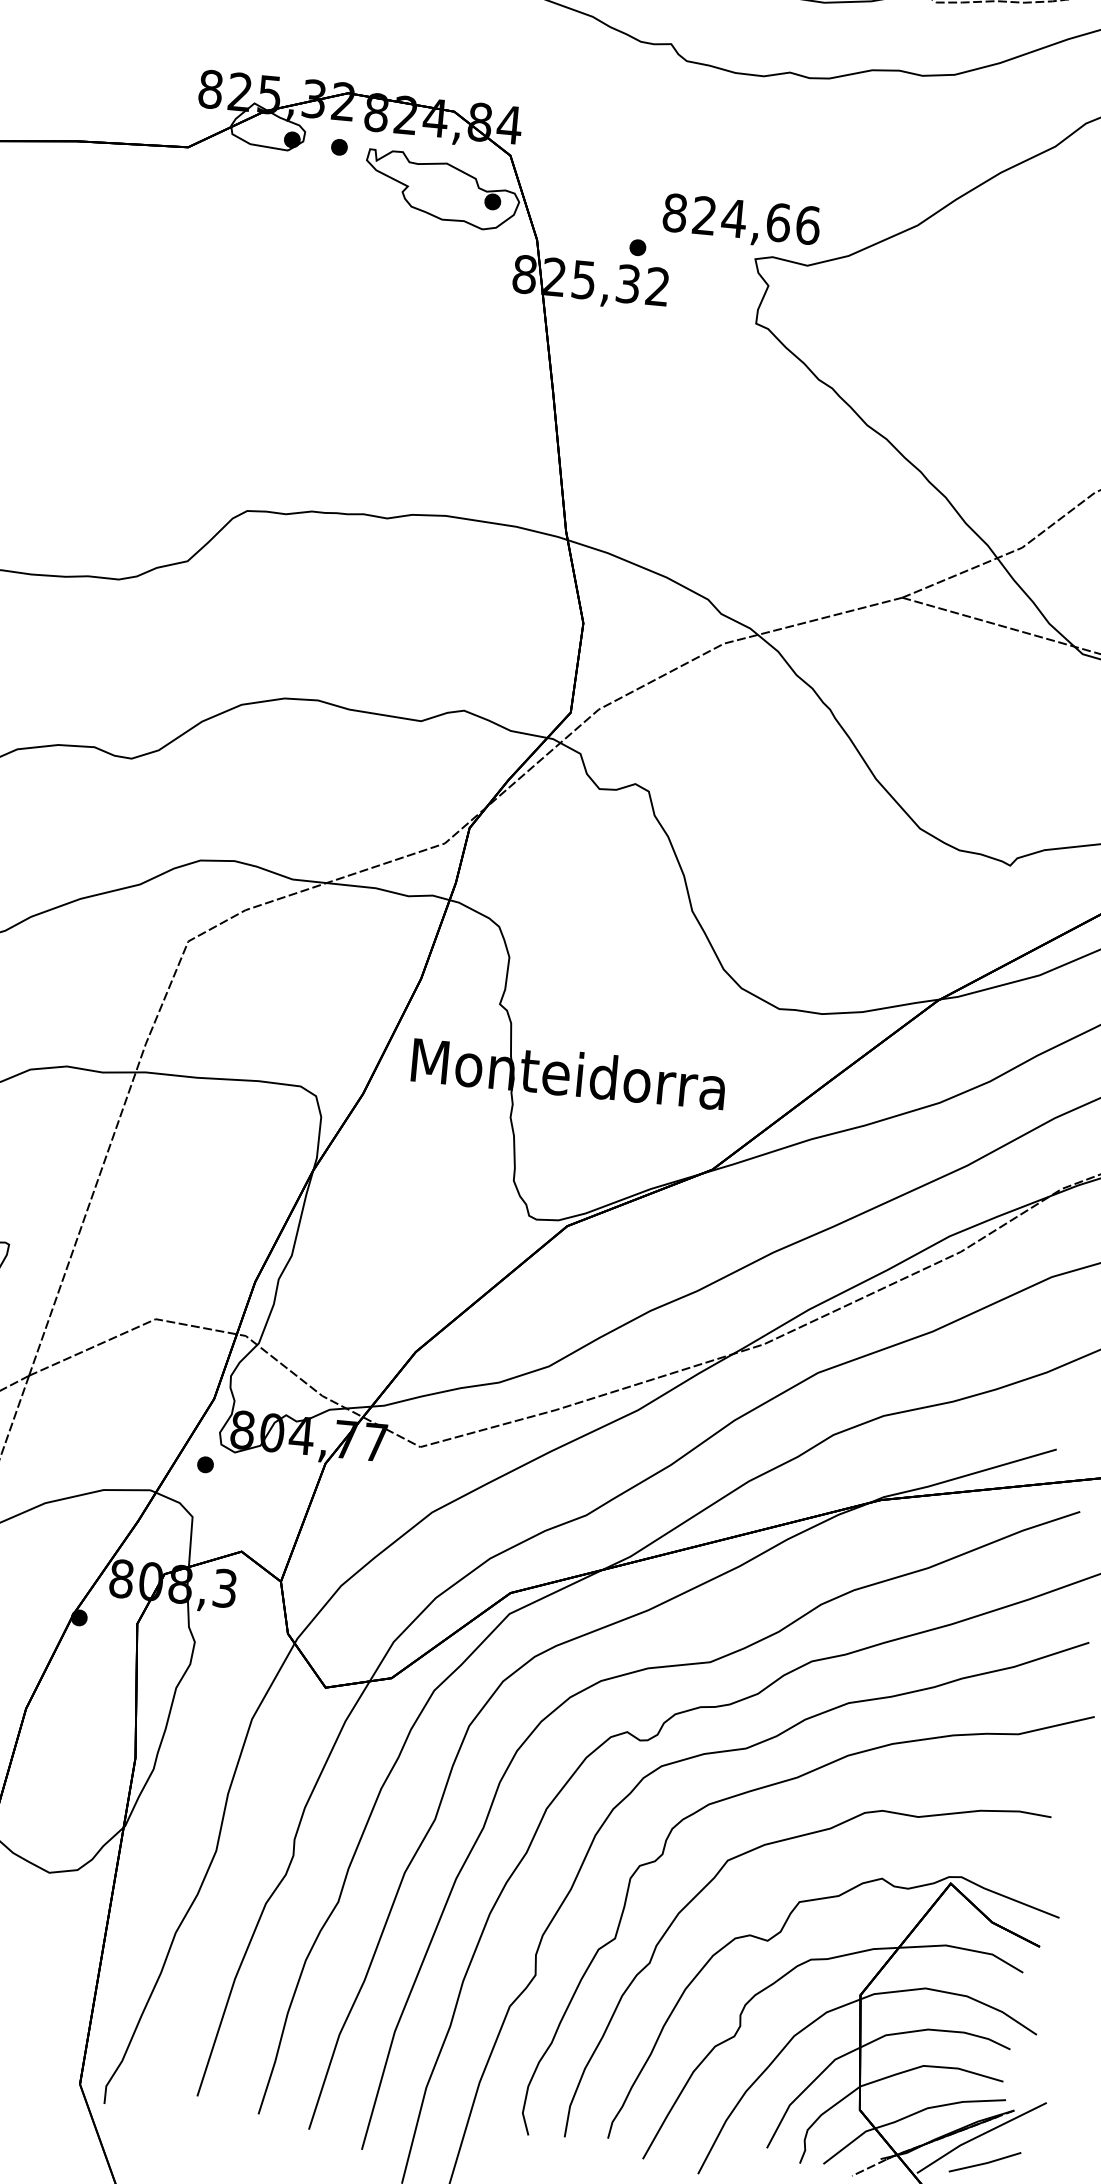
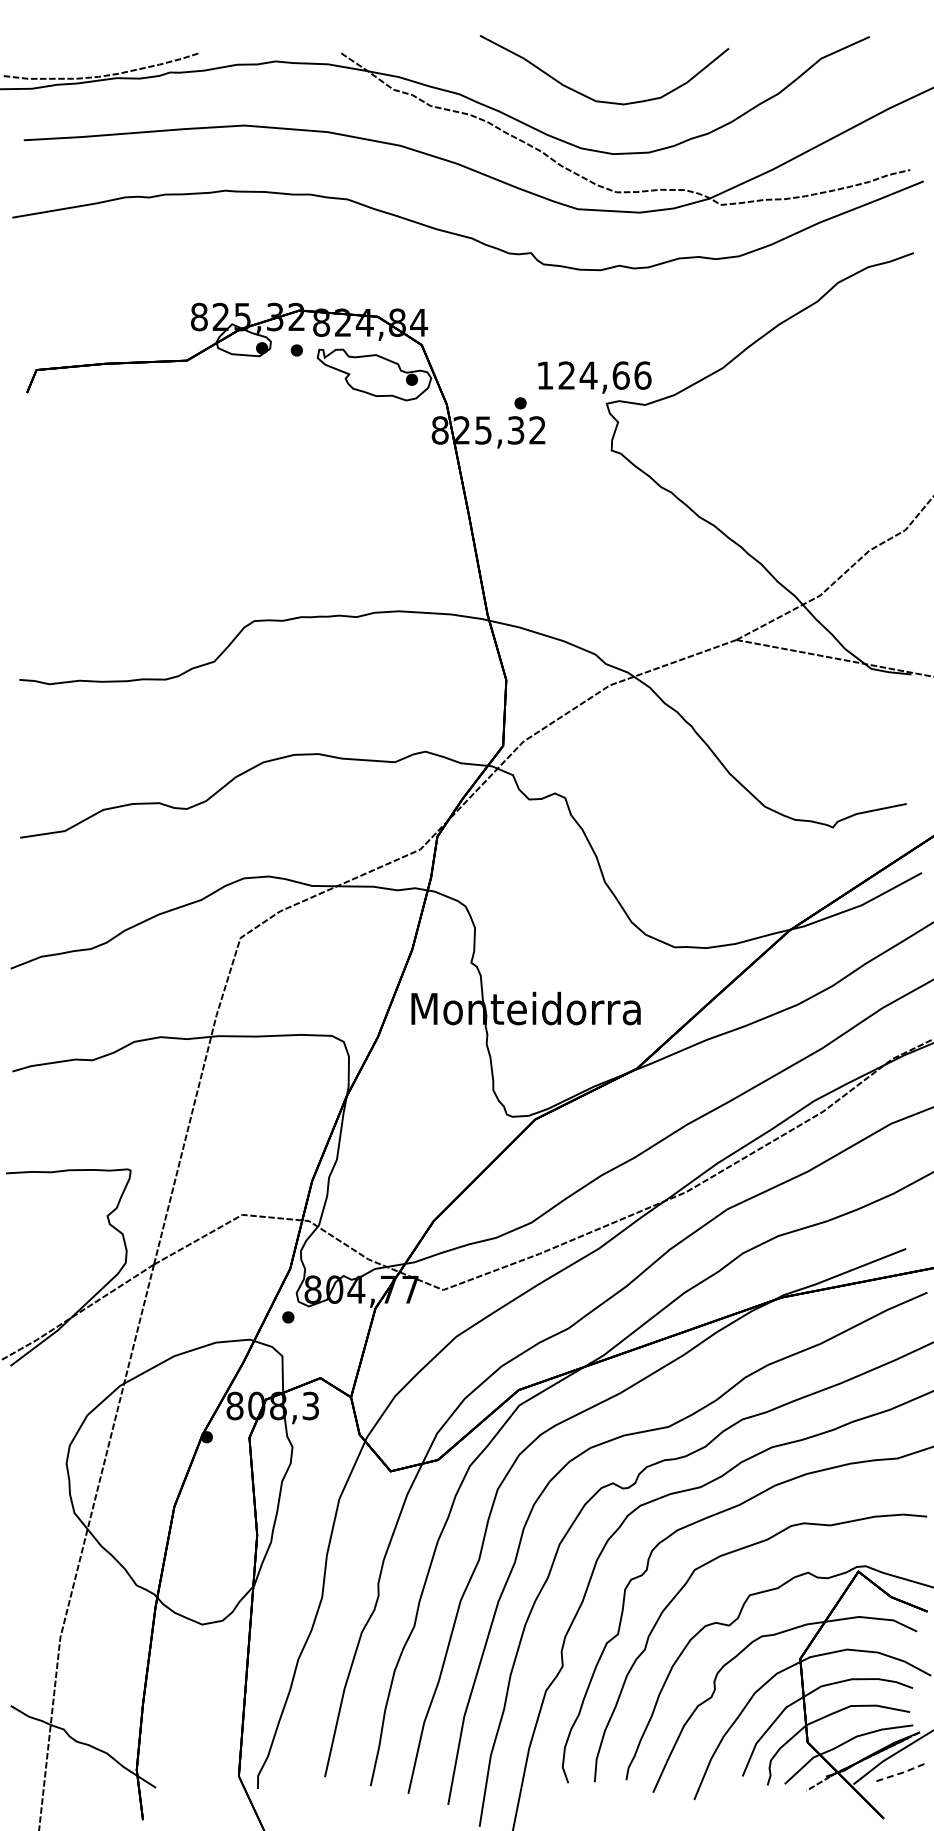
text: (673, 212) -> (544, 375), 824,66 -> 124,66
line: (986, 2163) -> (903, 1772), solid -> dashed

